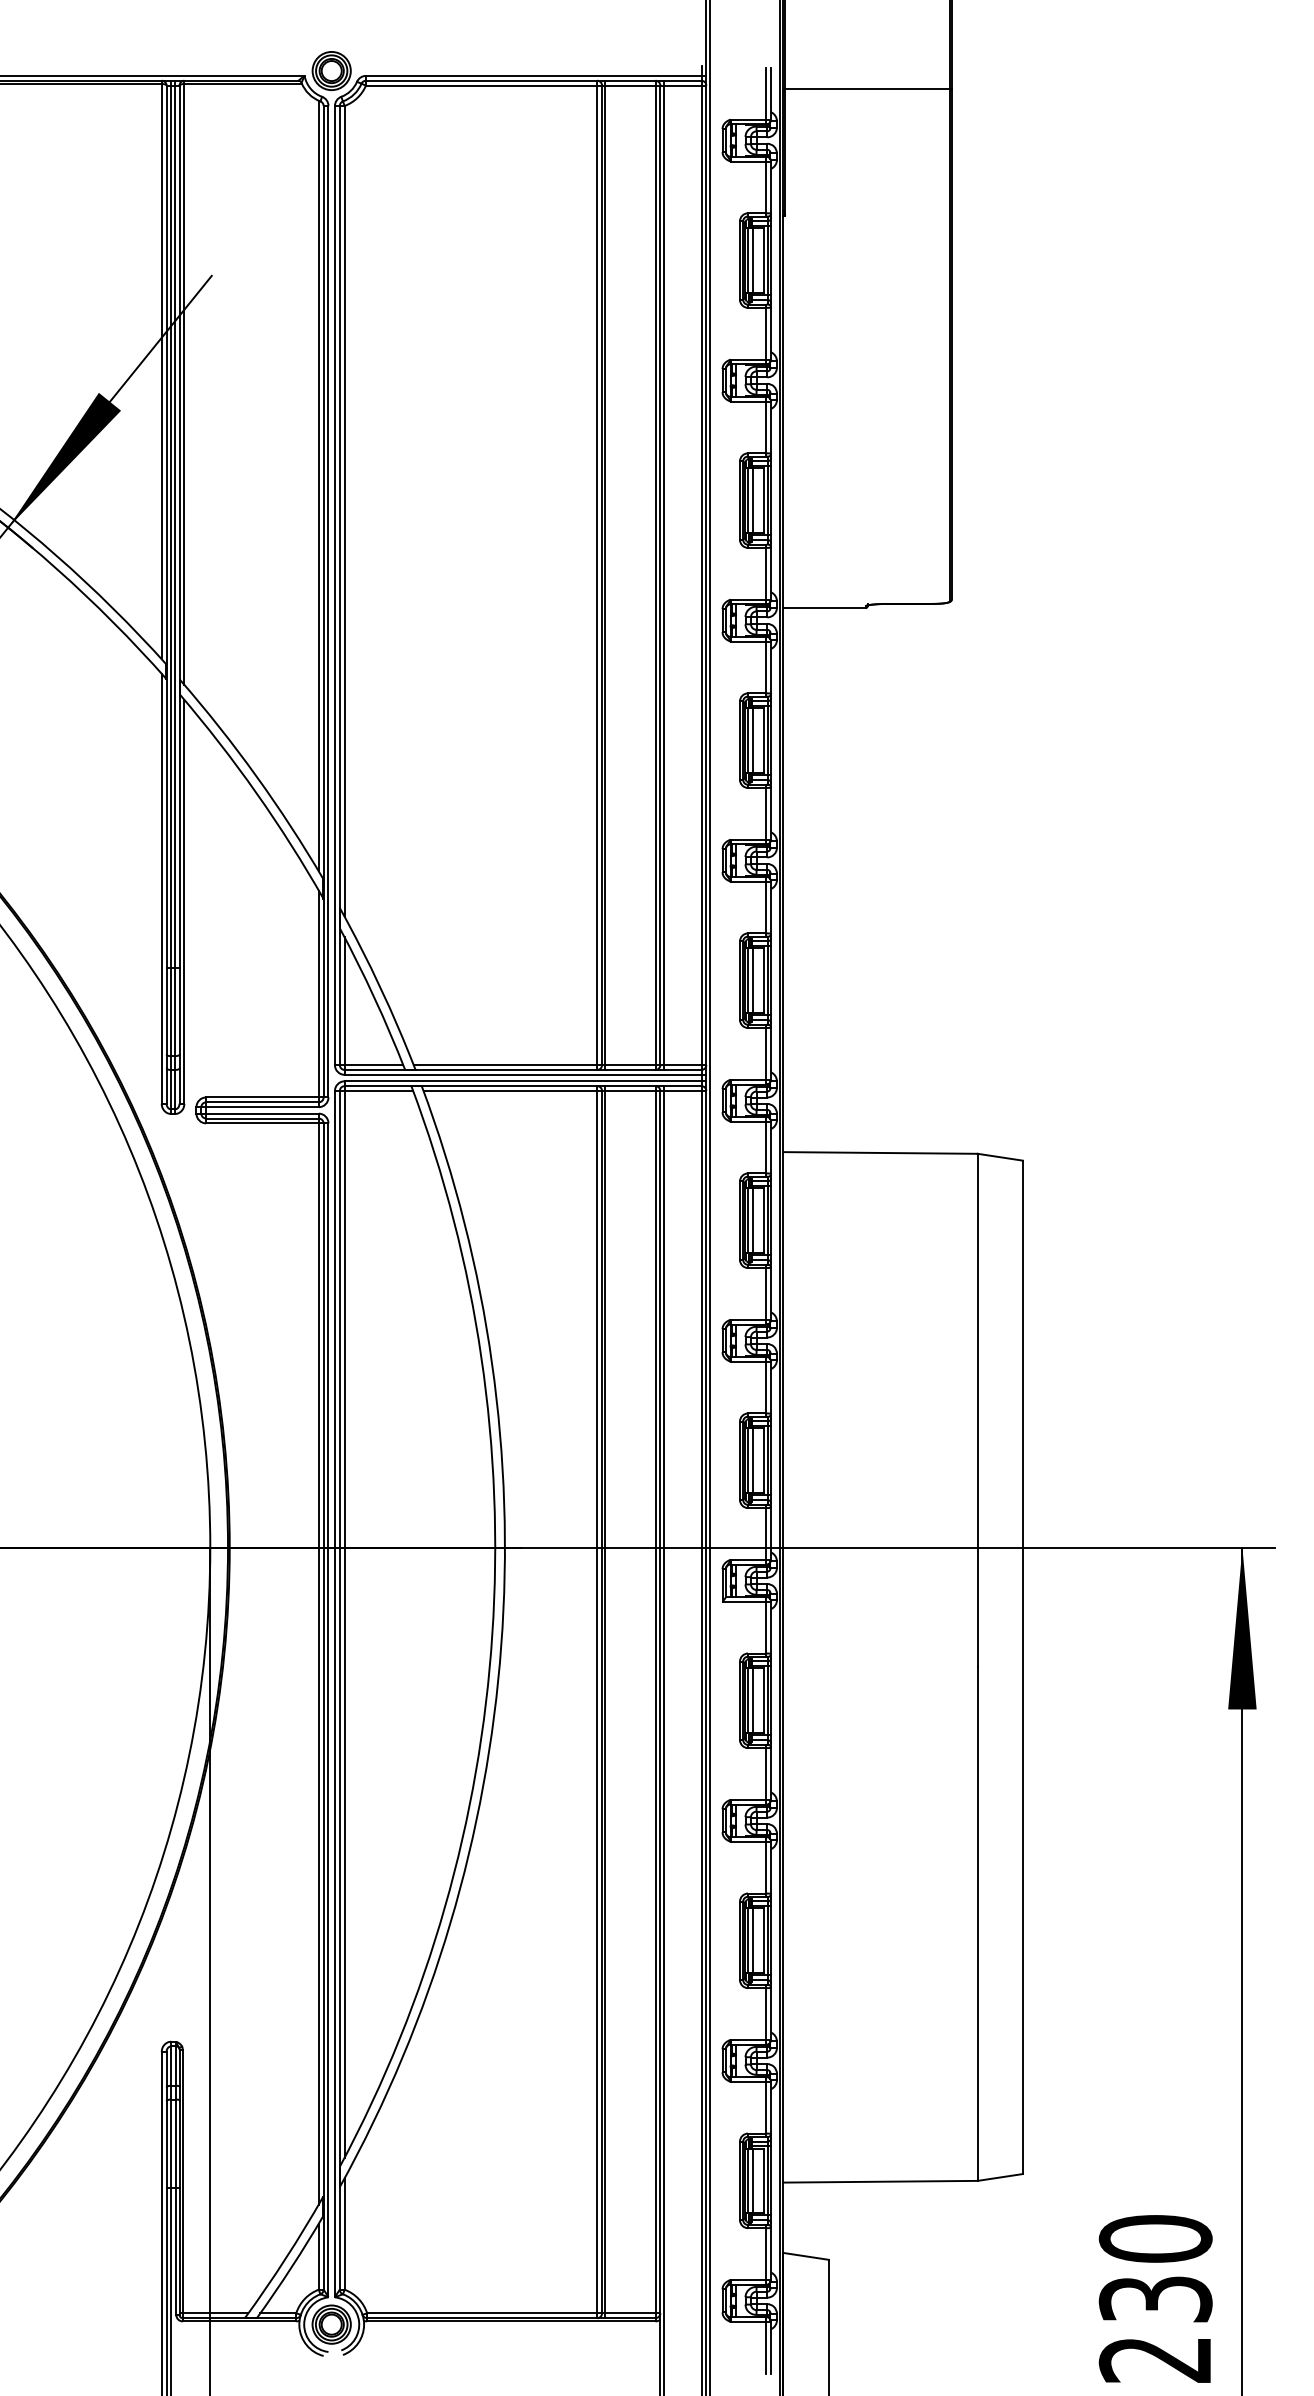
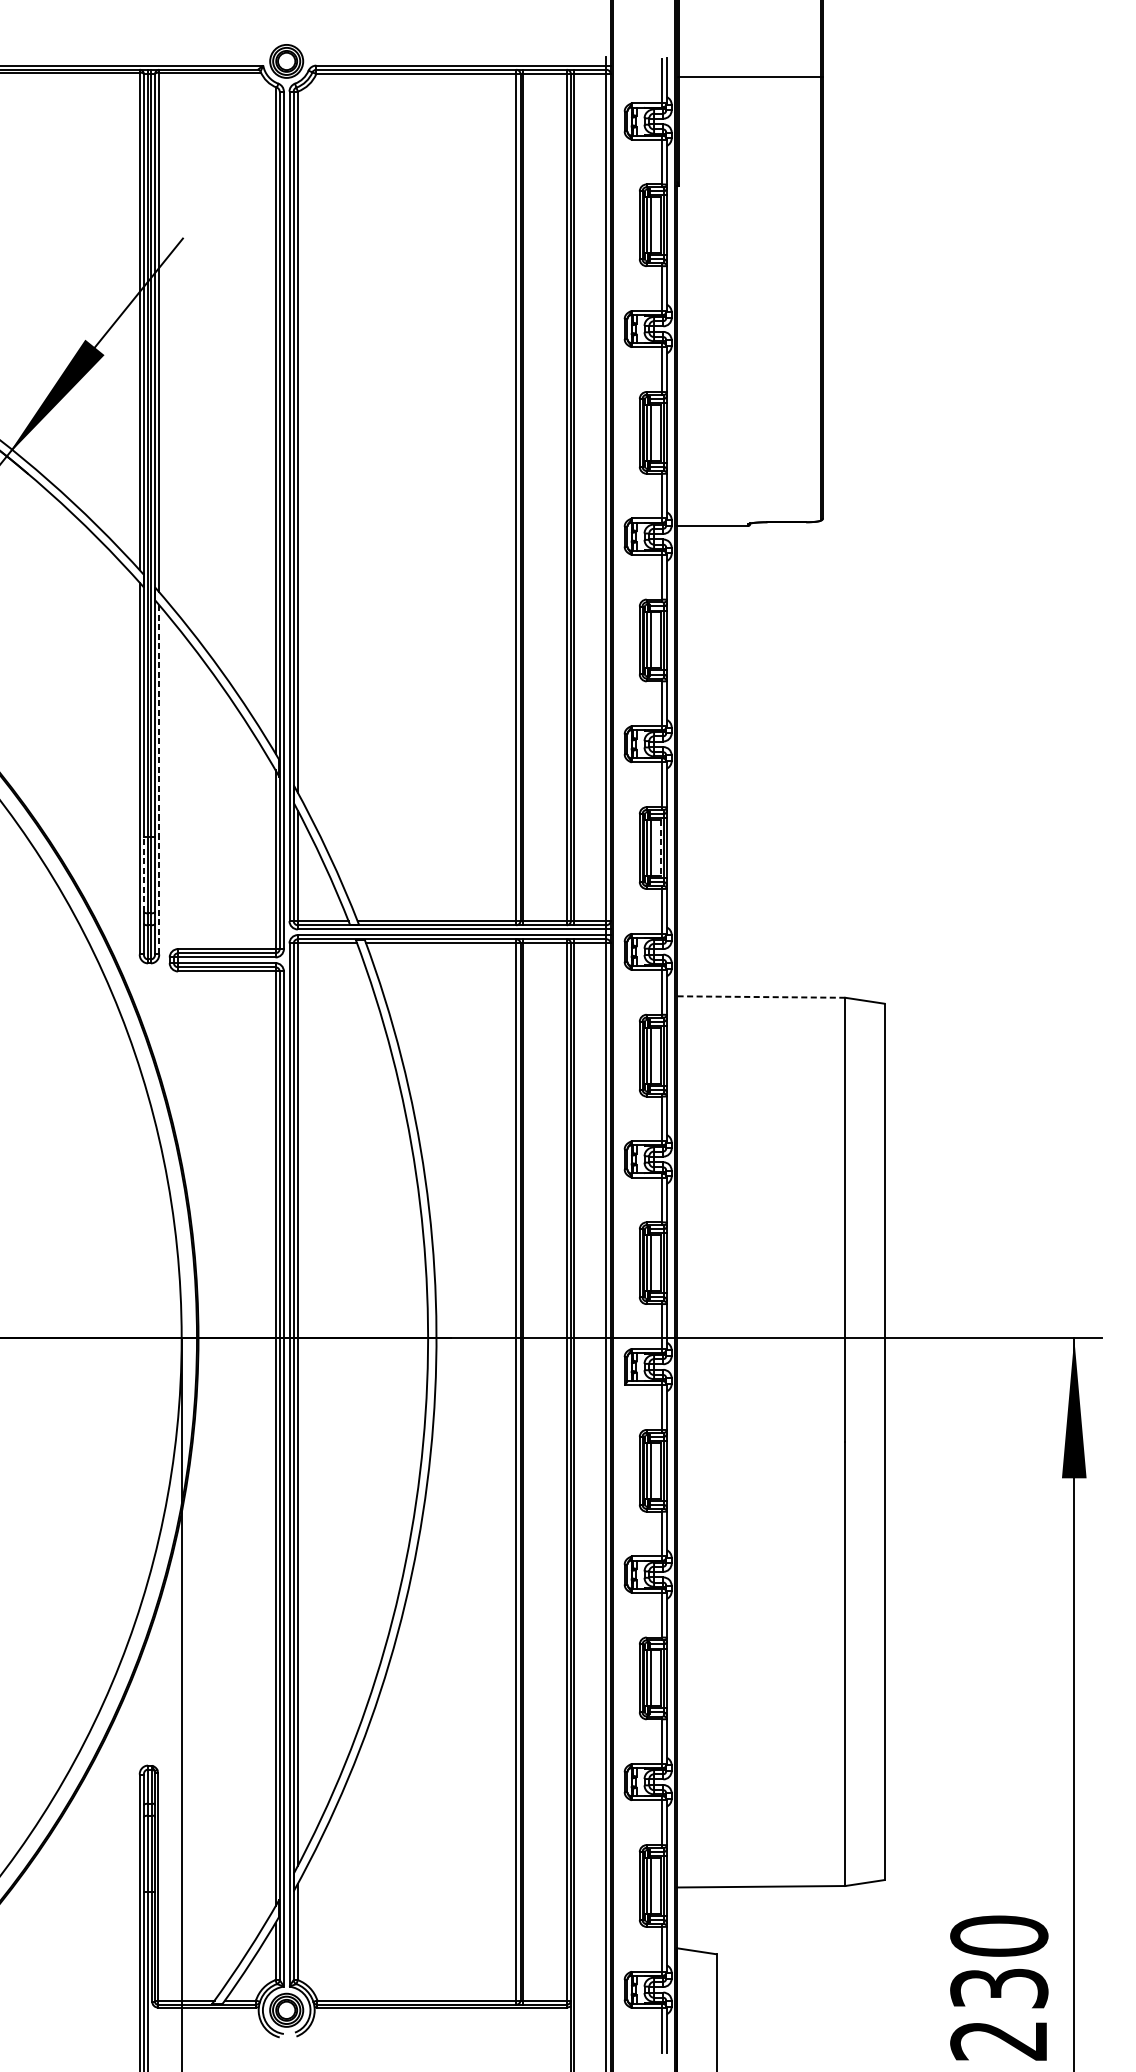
line: (184, 901) -> (159, 779), solid -> dashed
line: (763, 981) -> (660, 848), solid -> dashed
line: (166, 1010) -> (143, 873), solid -> dashed
line: (880, 1152) -> (761, 996), solid -> dashed

